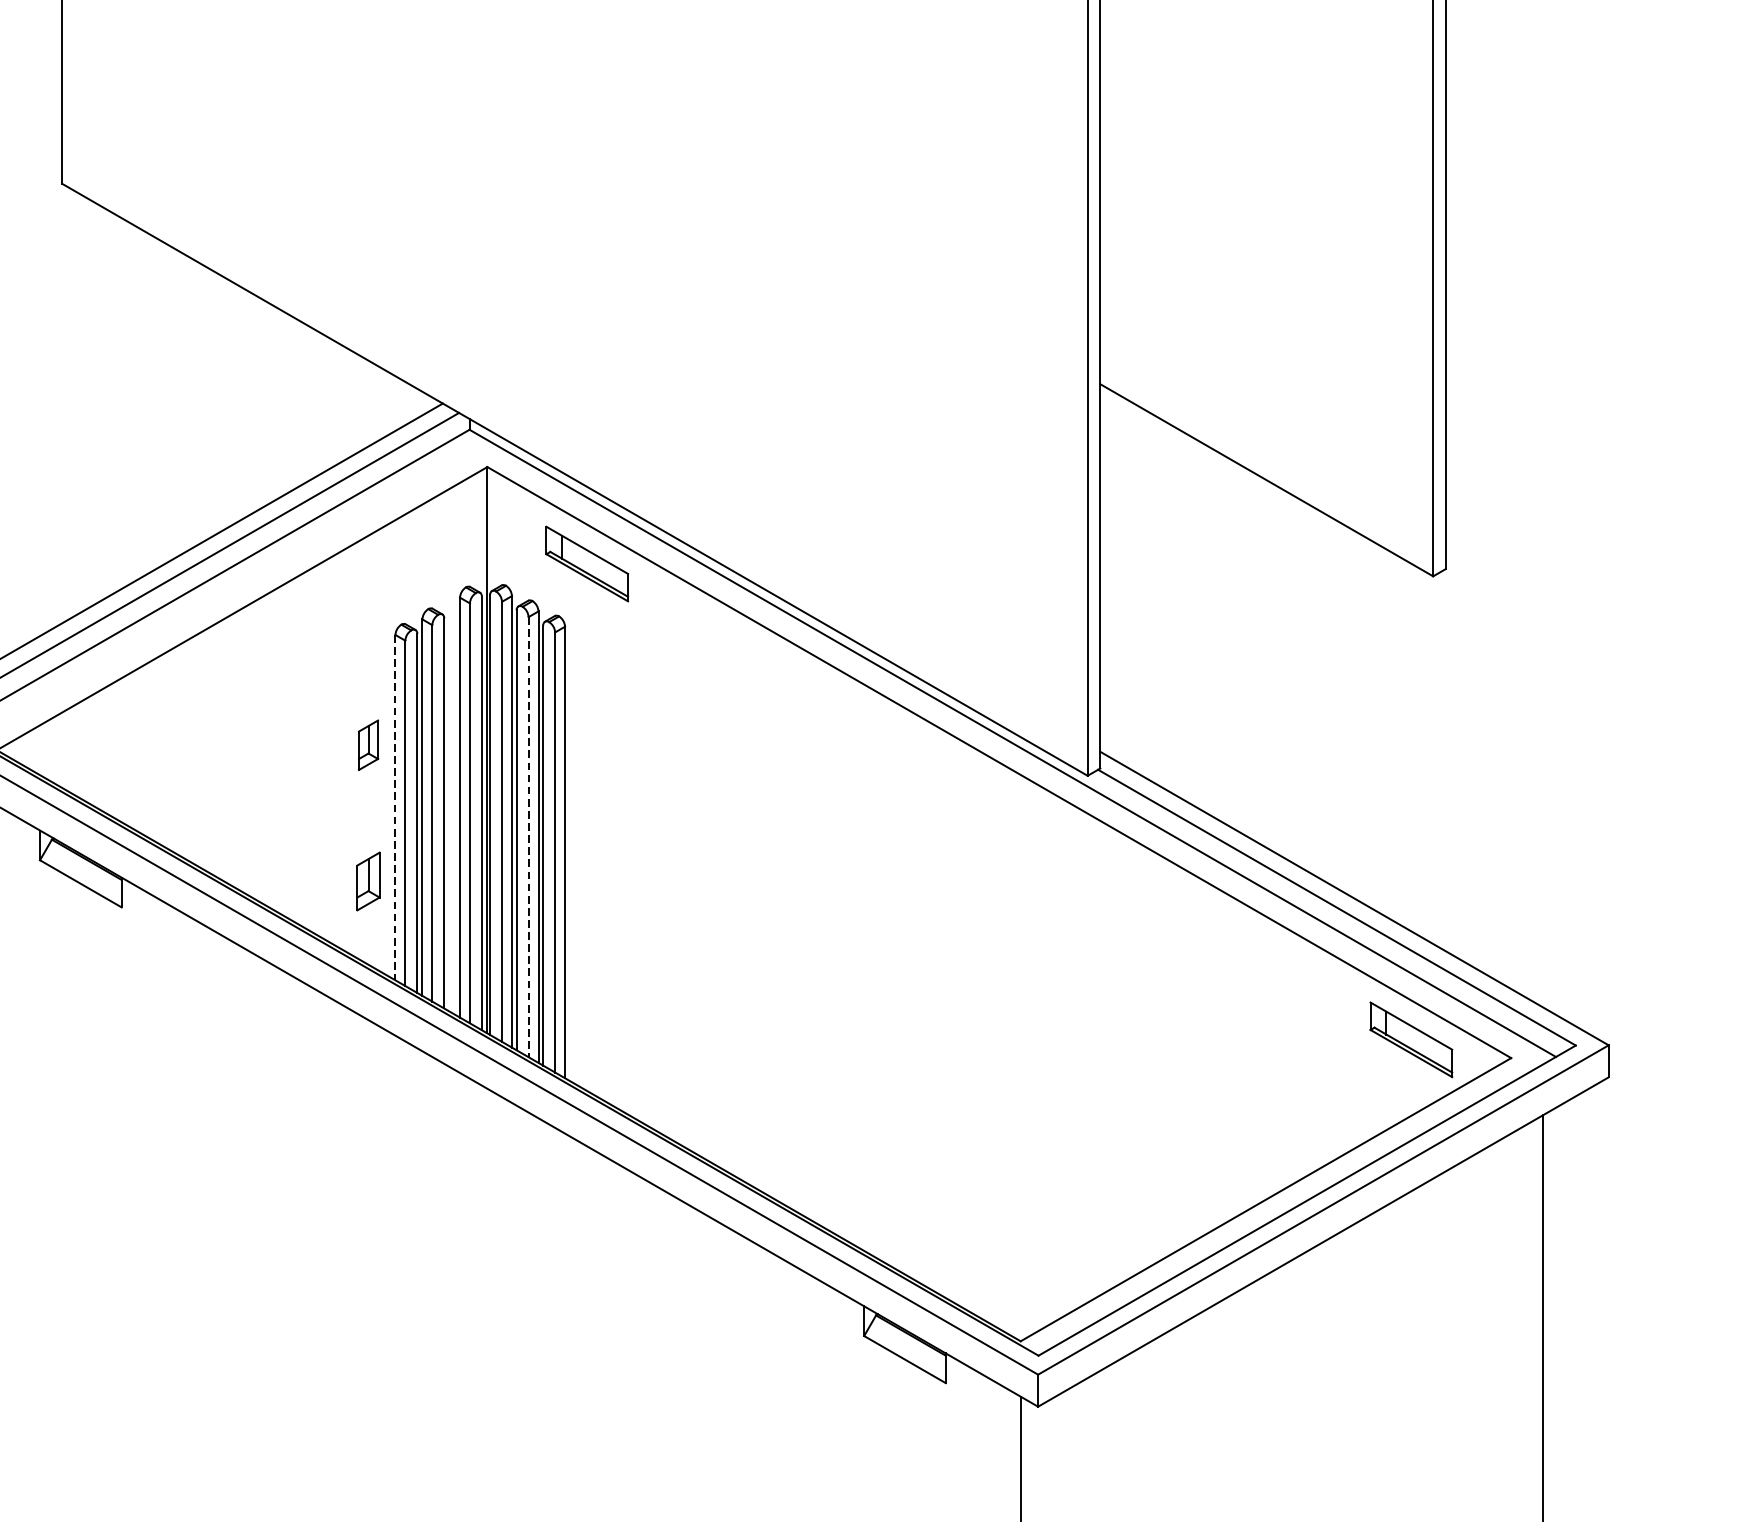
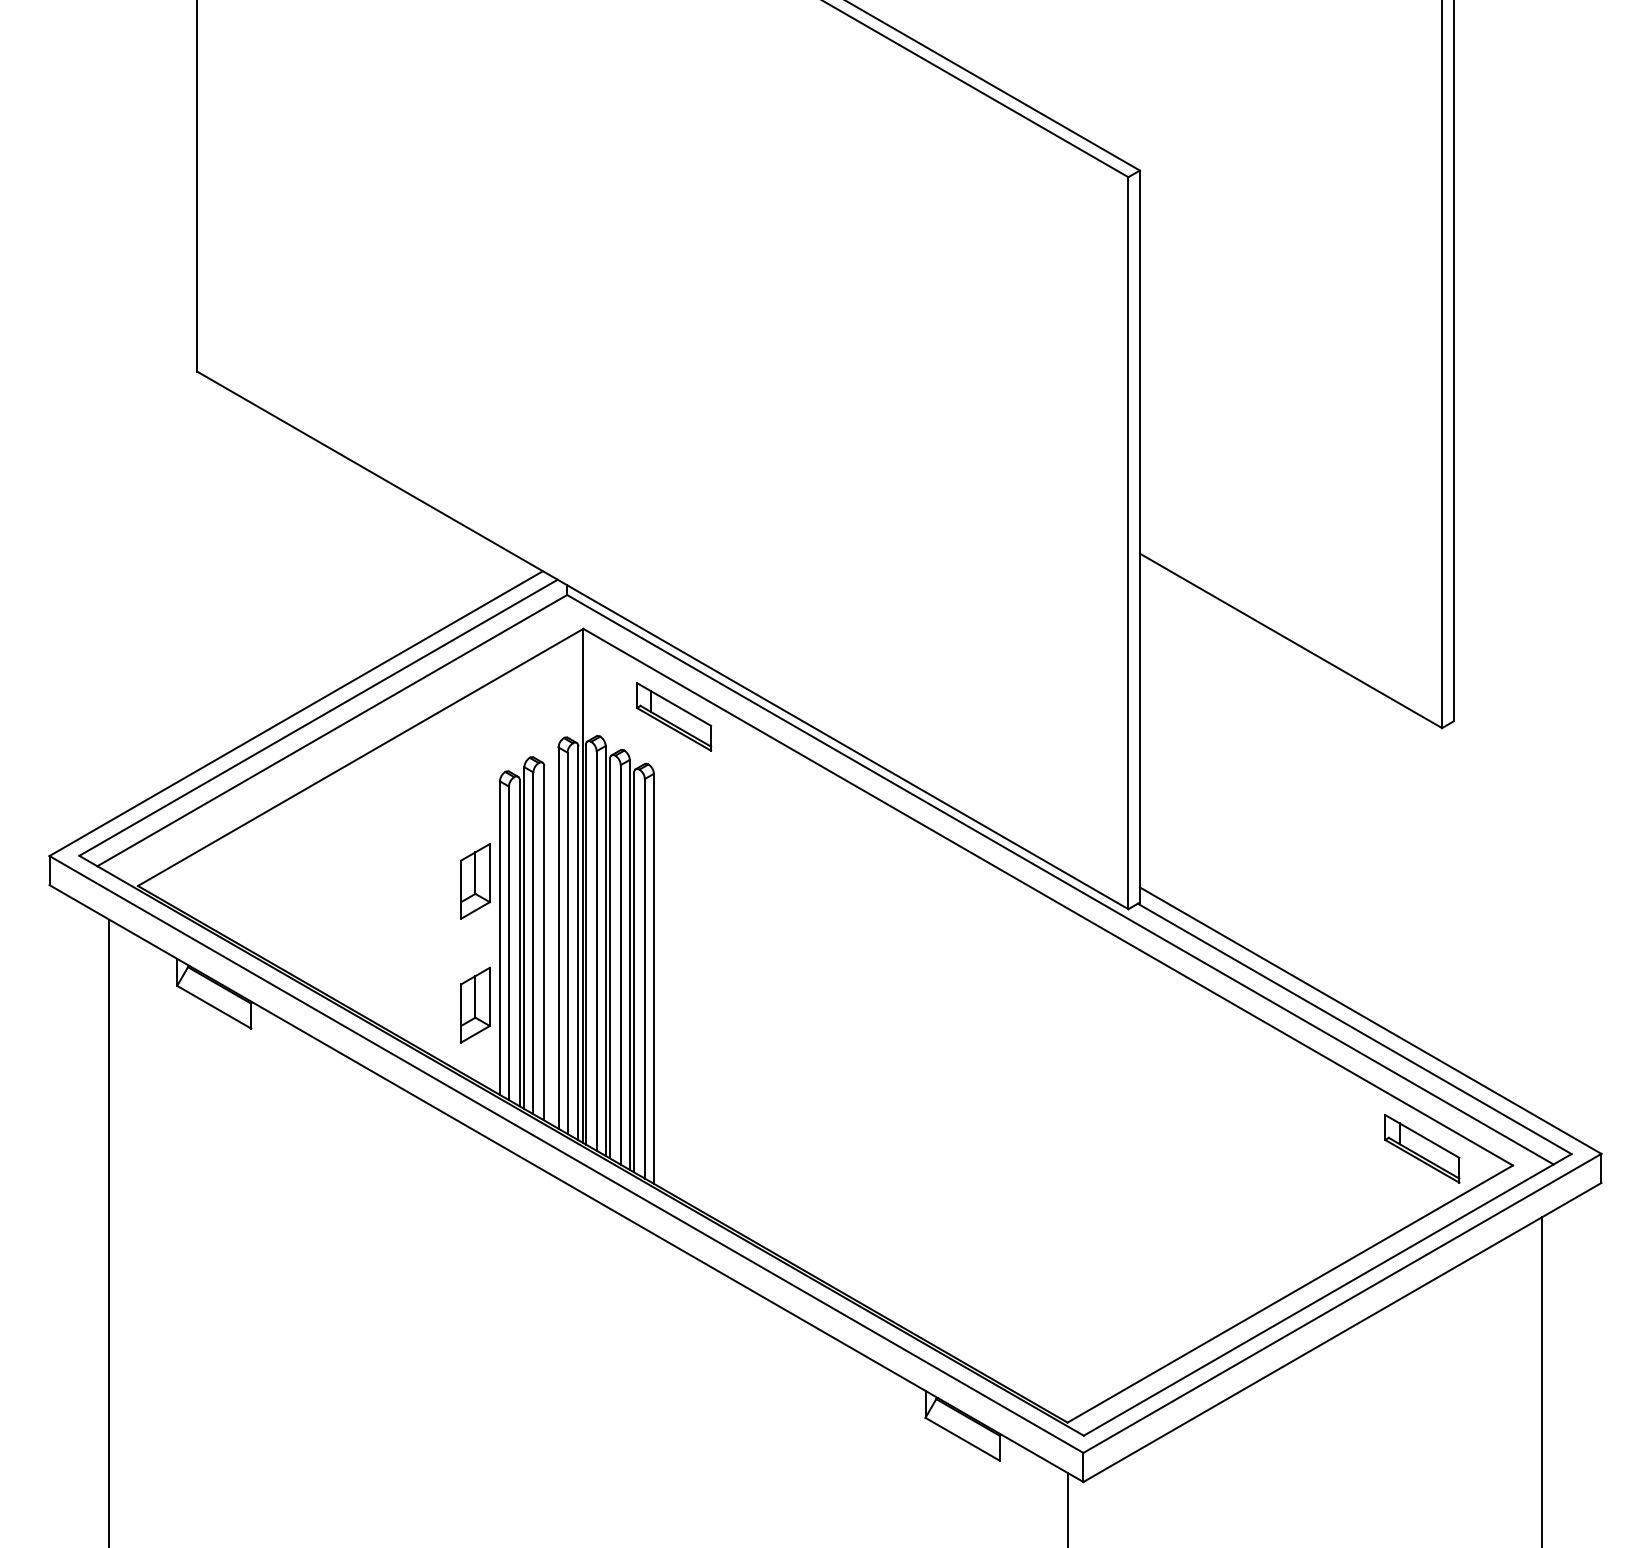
part: (368, 745) -> (475, 881), size x1.67
line: (395, 808) -> (499, 938), dashed -> solid
line: (528, 836) -> (620, 964), dashed -> solid
part: (368, 880) -> (475, 1004), size x1.43

